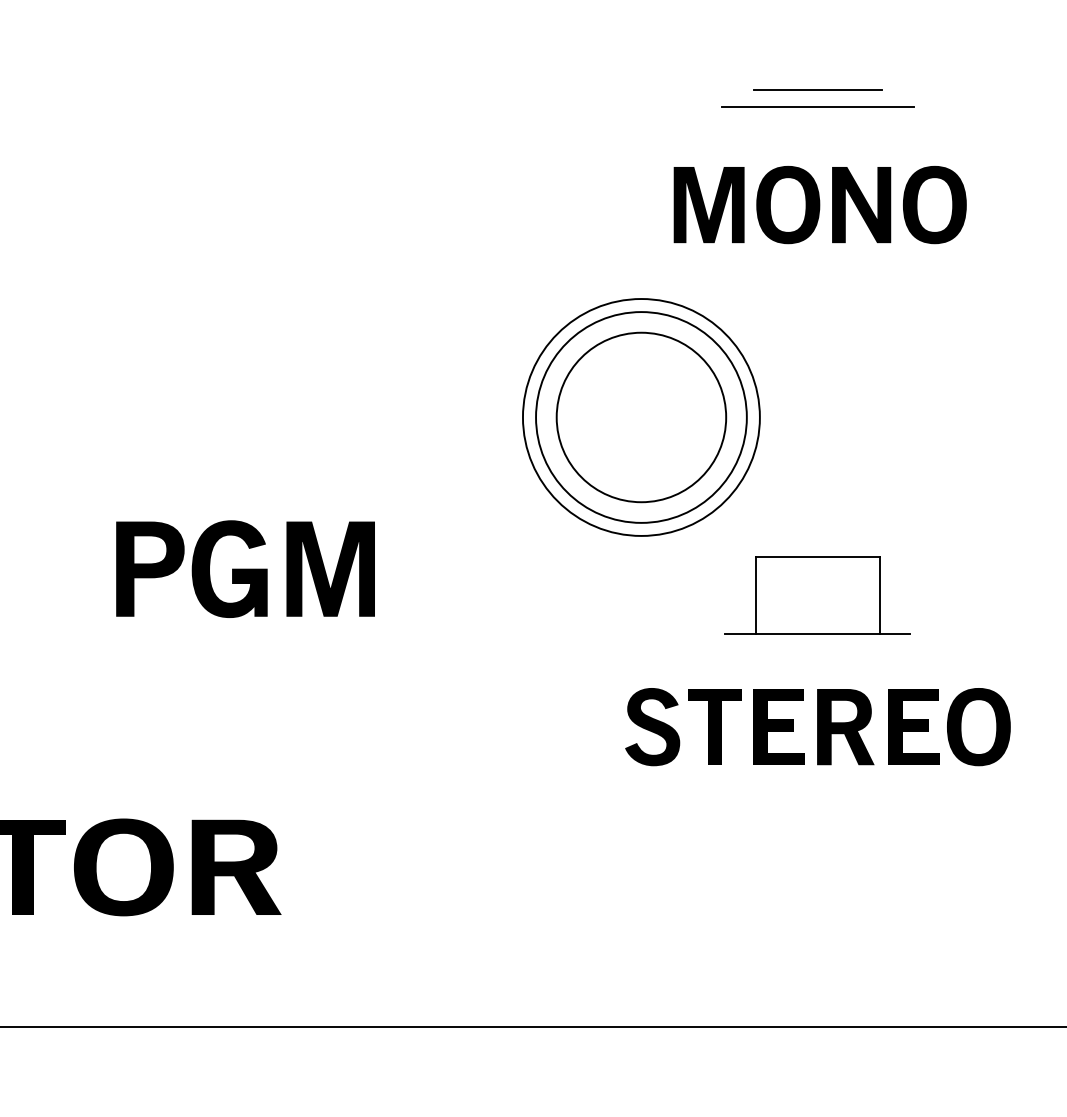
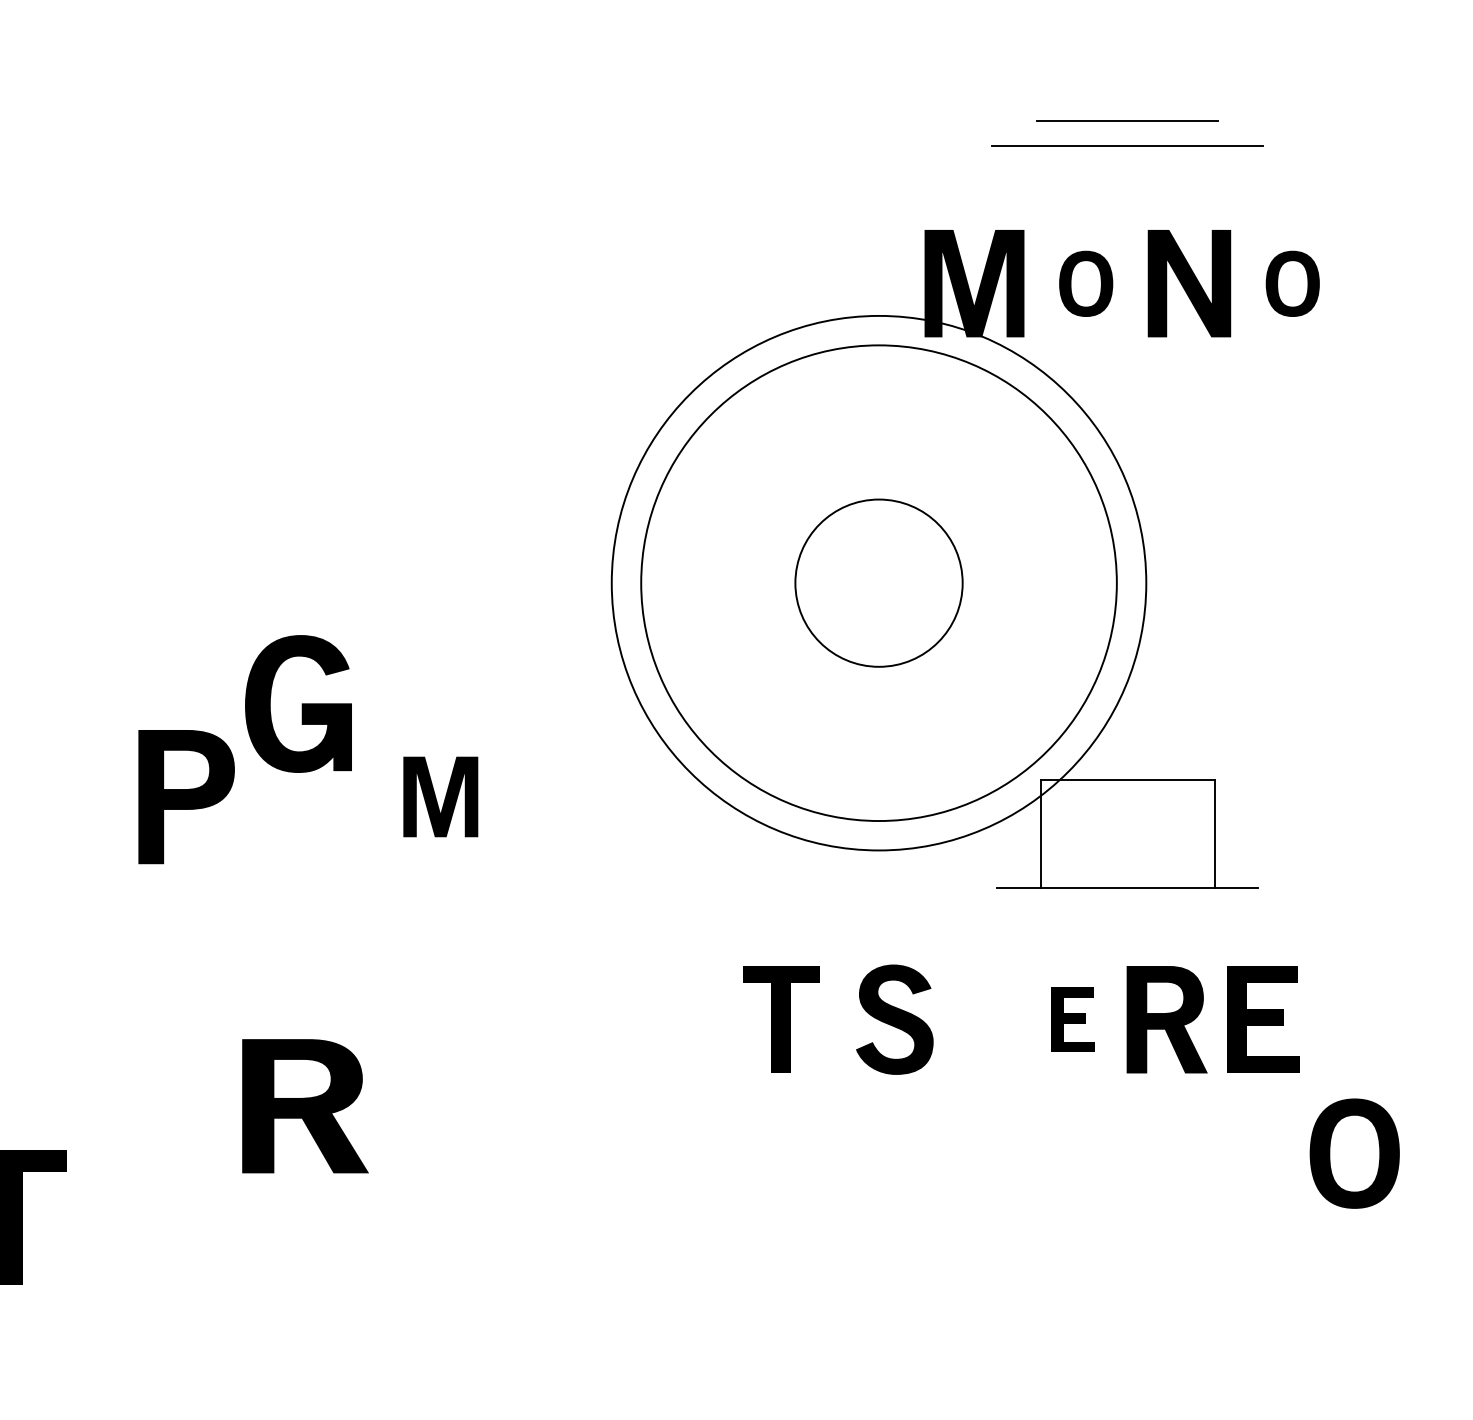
part: (788, 205) -> (1086, 284), size x0.6
part: (934, 205) -> (1292, 284), size x0.6
circle: (640, 417) -> (877, 583), size x1.6
circle: (641, 417) -> (879, 583), size x0.7
circle: (641, 417) -> (879, 583), size x1.6
part: (229, 568) -> (298, 703), moved
part: (330, 568) -> (440, 796), size x0.6
part: (714, 726) -> (780, 1018), moved
part: (778, 726) -> (1072, 1018), size x0.6
part: (978, 727) -> (1354, 1154), moved
part: (236, 866) -> (305, 1104), moved
part: (123, 867) -> (148, 1217), removed

